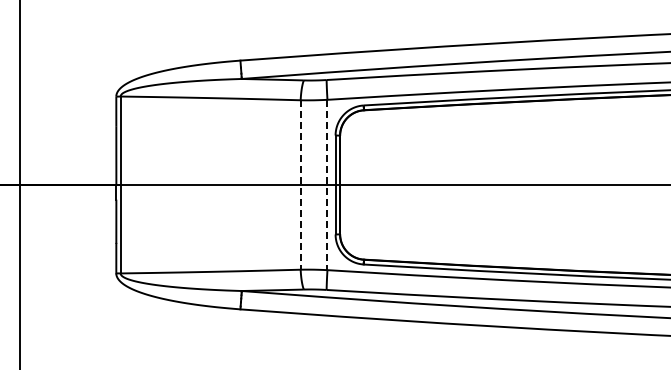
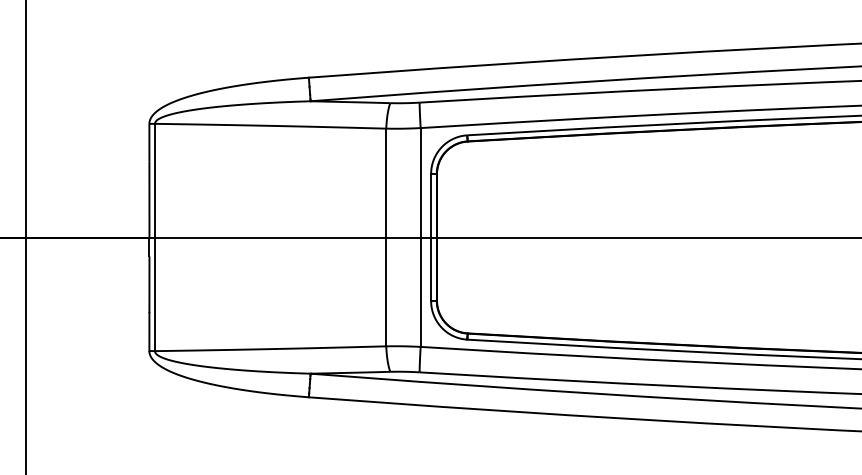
line: (300, 184) -> (386, 236), dashed -> solid
line: (327, 185) -> (420, 238), dashed -> solid

